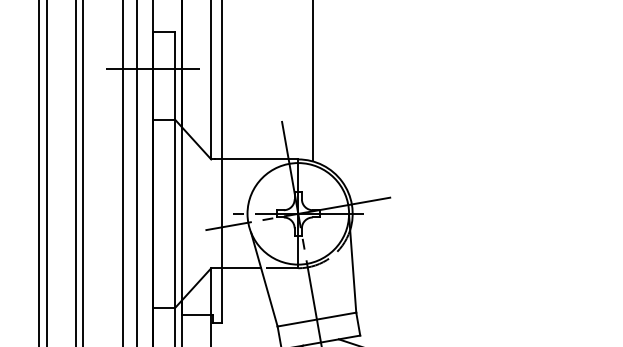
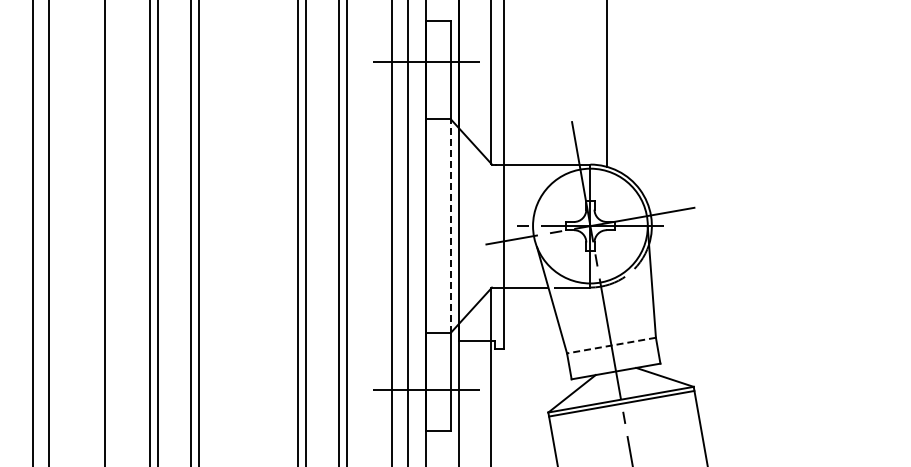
line: (175, 214) -> (451, 226), solid -> dashed
line: (316, 319) -> (611, 345), solid -> dashed

